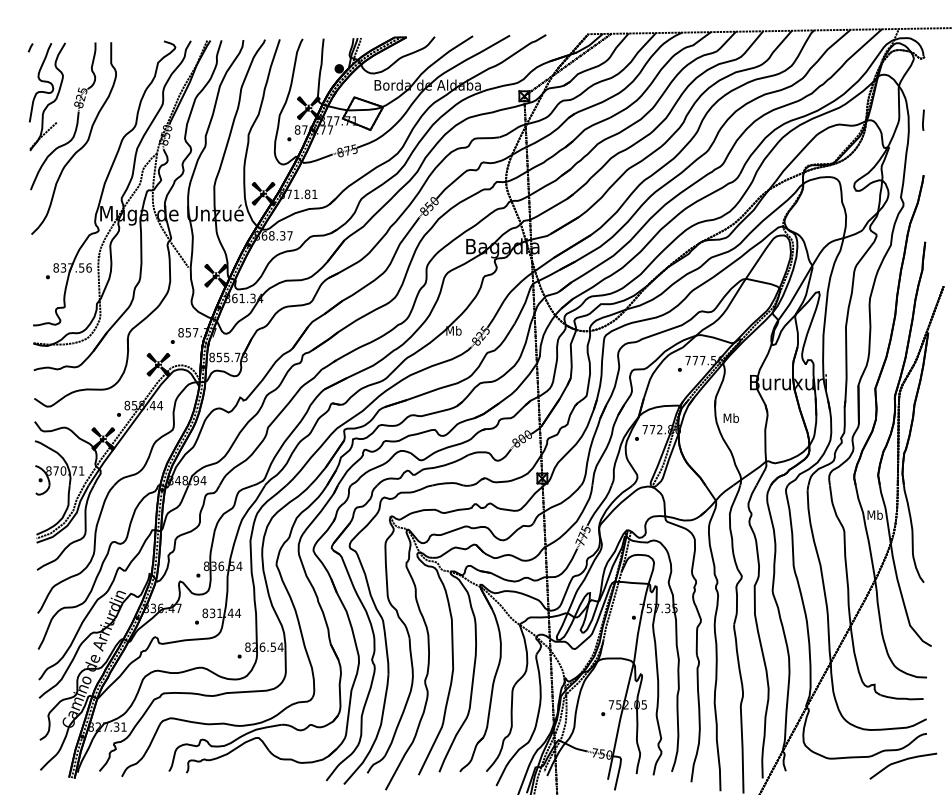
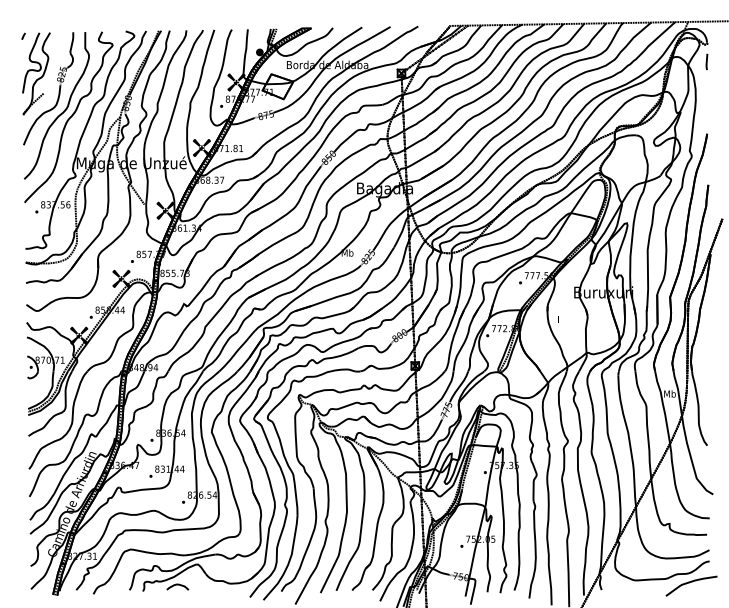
line: (923, 119) -> (707, 61), moved
curve: (90, 153) -> (69, 117), added
text: (730, 418) -> (559, 320), Mb -> L
curve: (229, 765) -> (175, 585), added

